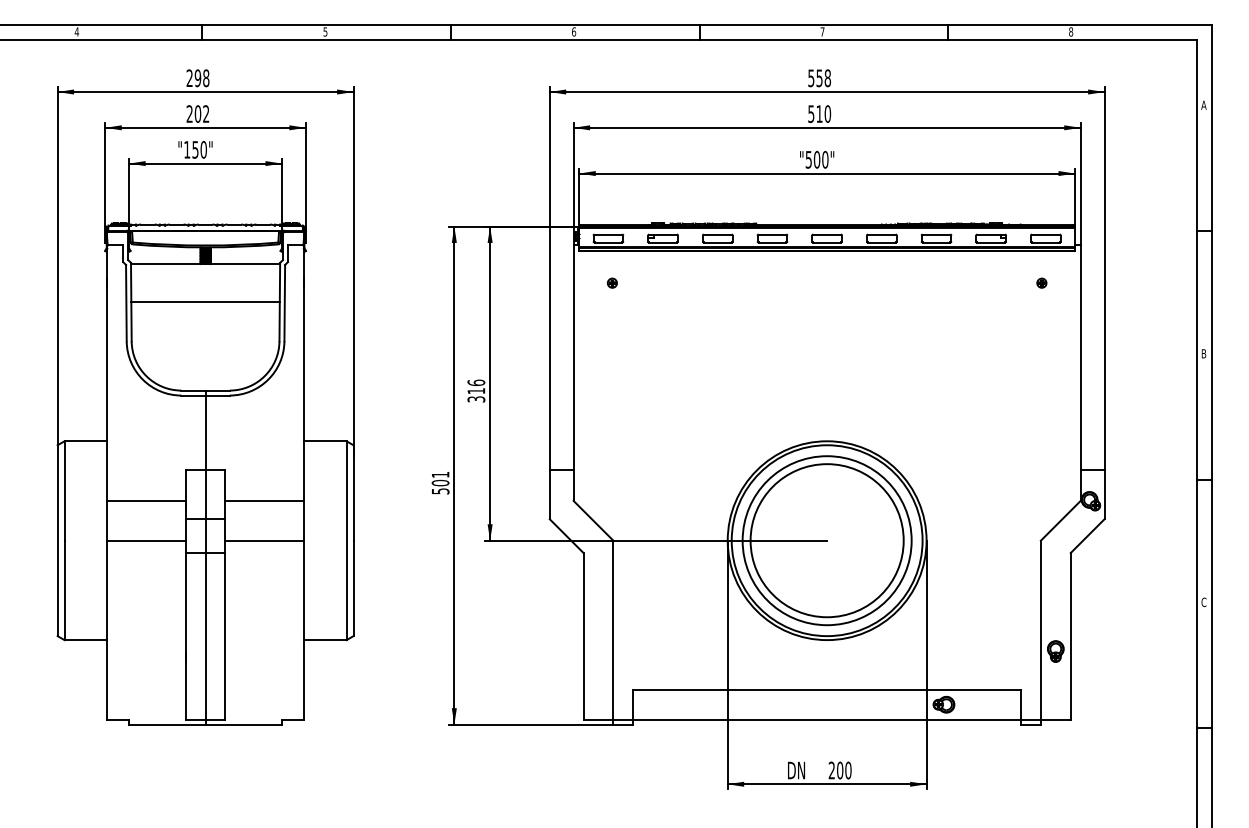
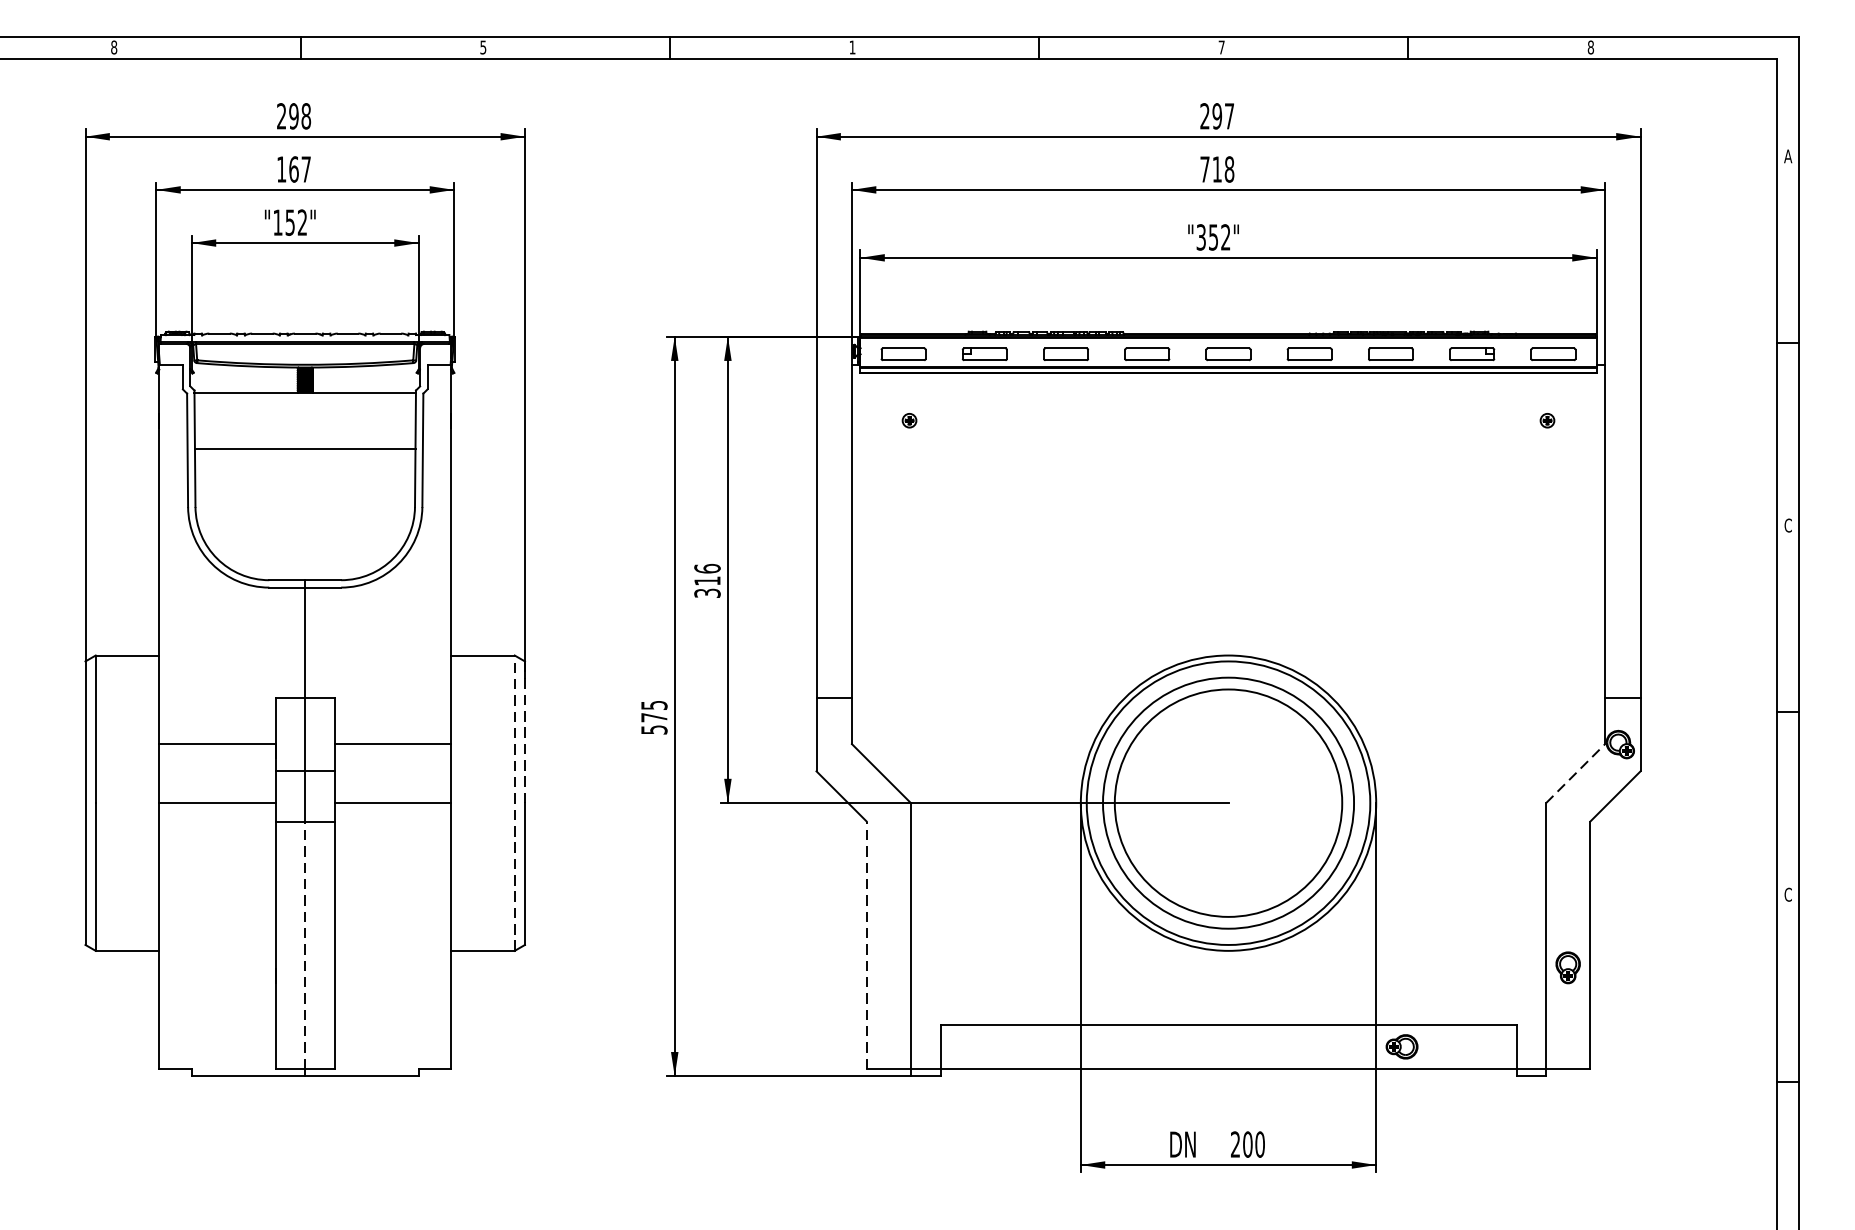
text: (76, 31) -> (113, 46), 4 -> 8
text: (574, 31) -> (853, 46), 6 -> 1
text: (819, 78) -> (1217, 116), 558 -> 297
text: (197, 113) -> (293, 168), 202 -> 167
text: (819, 114) -> (1217, 170), 510 -> 718
text: (203, 149) -> (302, 222), "150" -> "152"
text: (817, 159) -> (1214, 236), "500" -> "352"
text: (1203, 353) -> (1787, 525), B -> C
text: (440, 478) -> (654, 710), 501 -> 575
line: (353, 492) -> (524, 731), solid -> dashed
line: (1061, 520) -> (1576, 773), solid -> dashed
line: (346, 540) -> (514, 802), solid -> dashed
line: (205, 635) -> (305, 944), solid -> dashed
line: (583, 635) -> (866, 944), solid -> dashed

